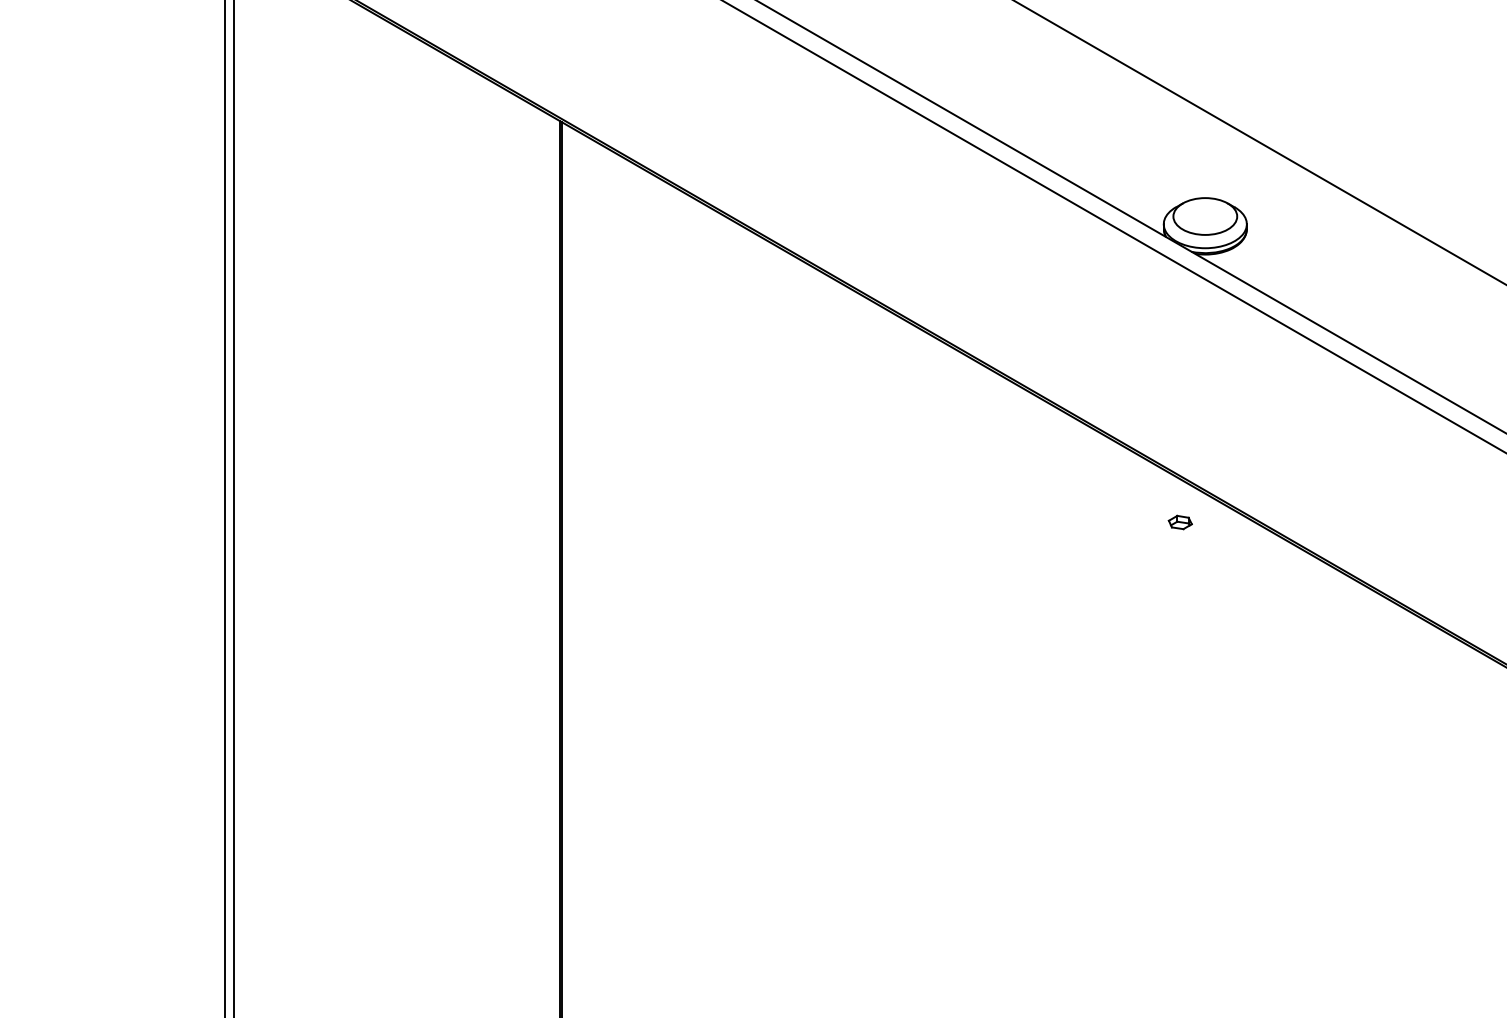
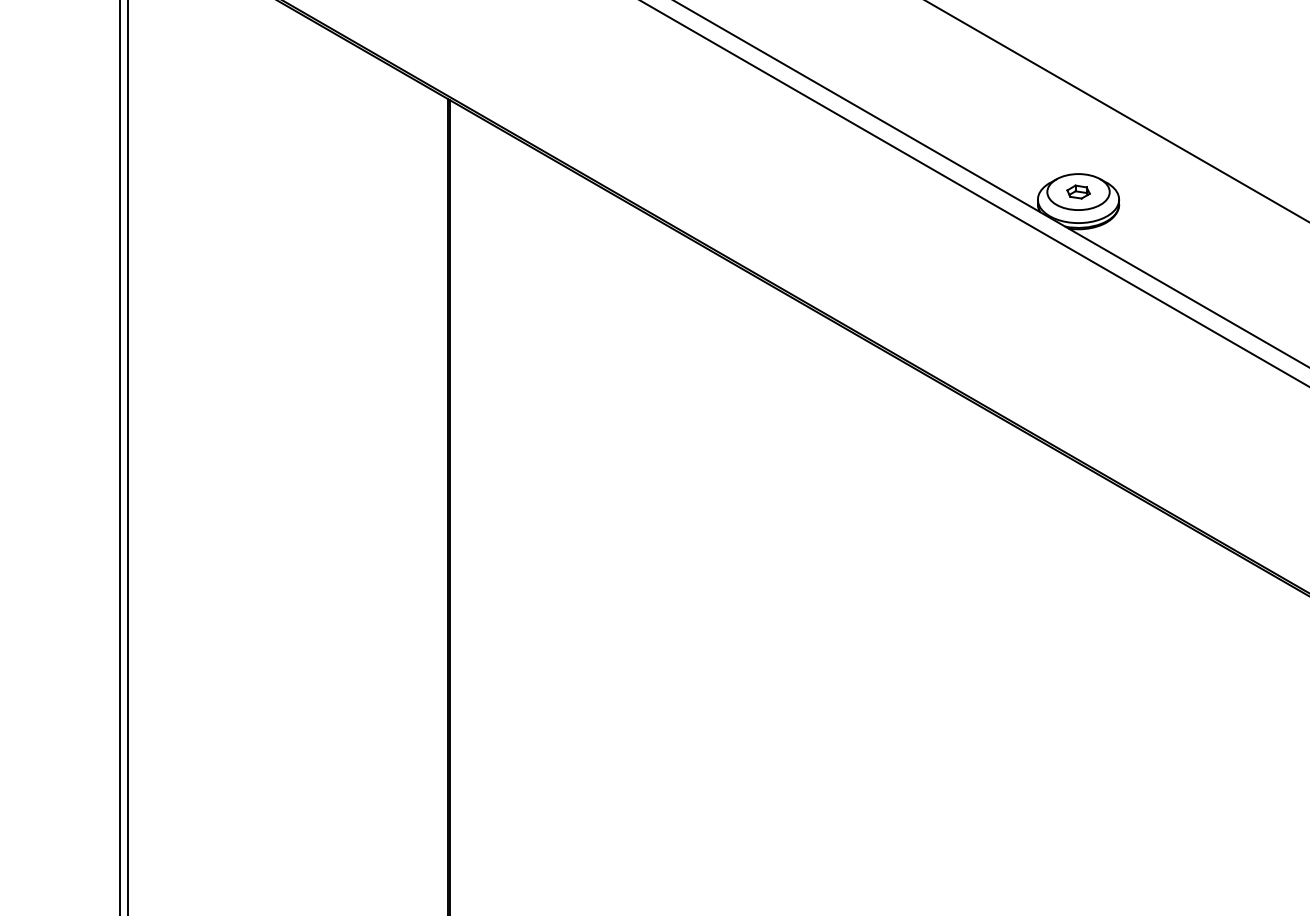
part: (1179, 522) -> (1077, 192), moved

